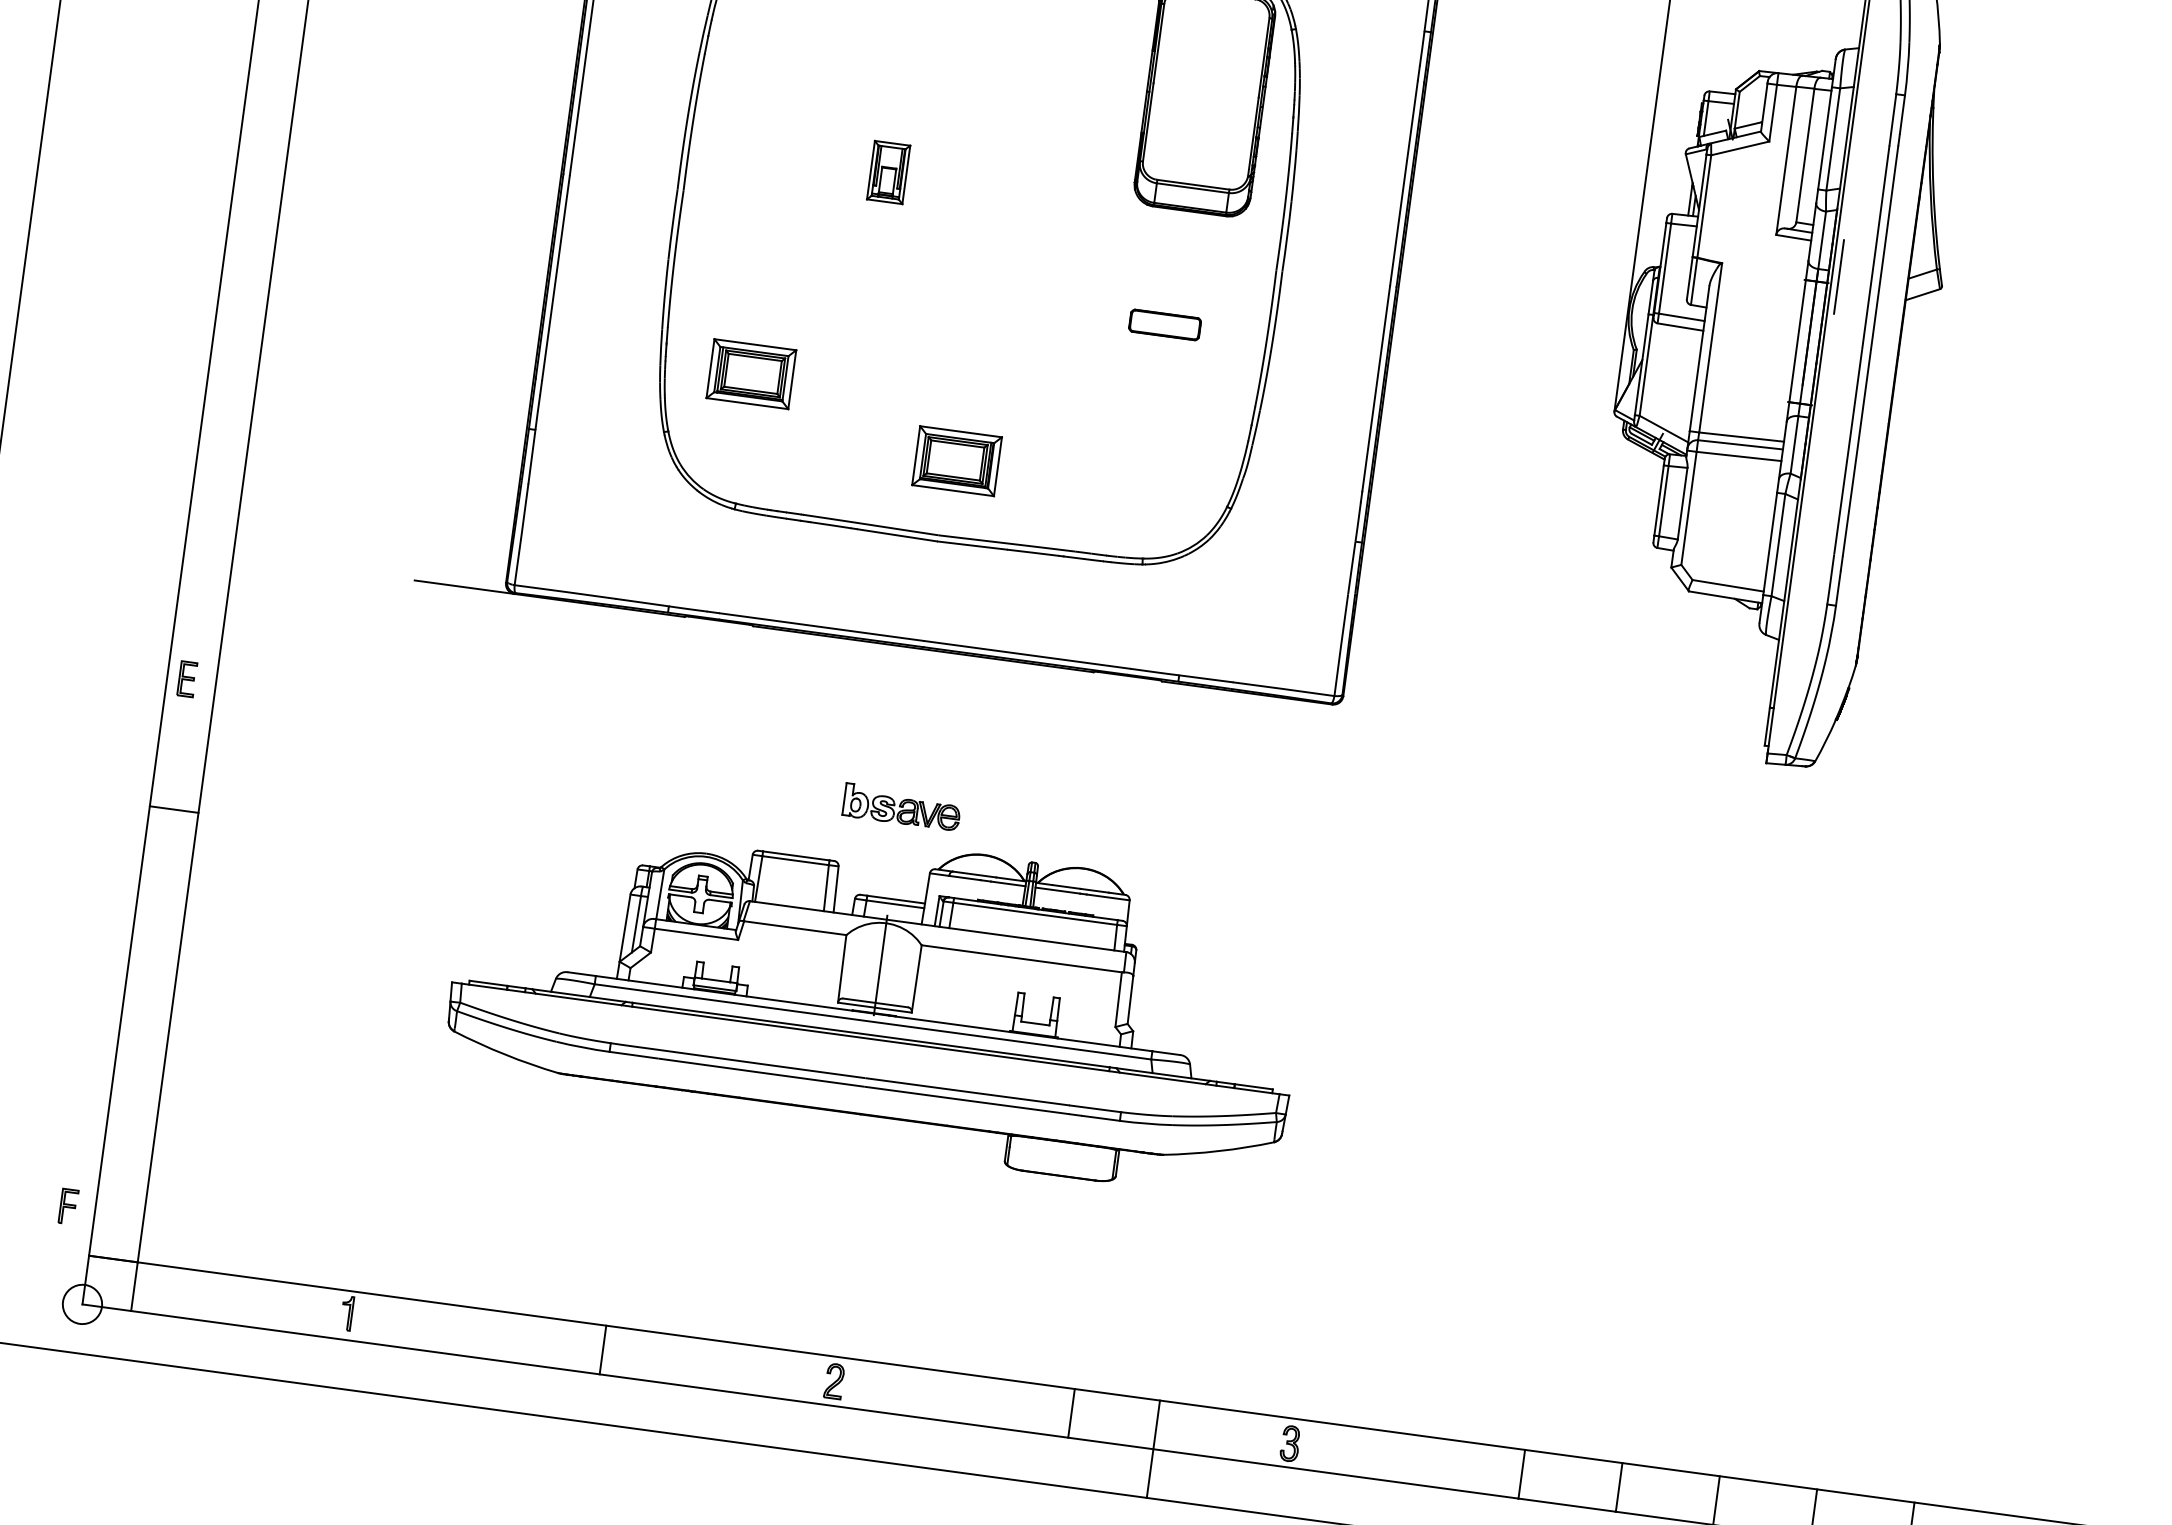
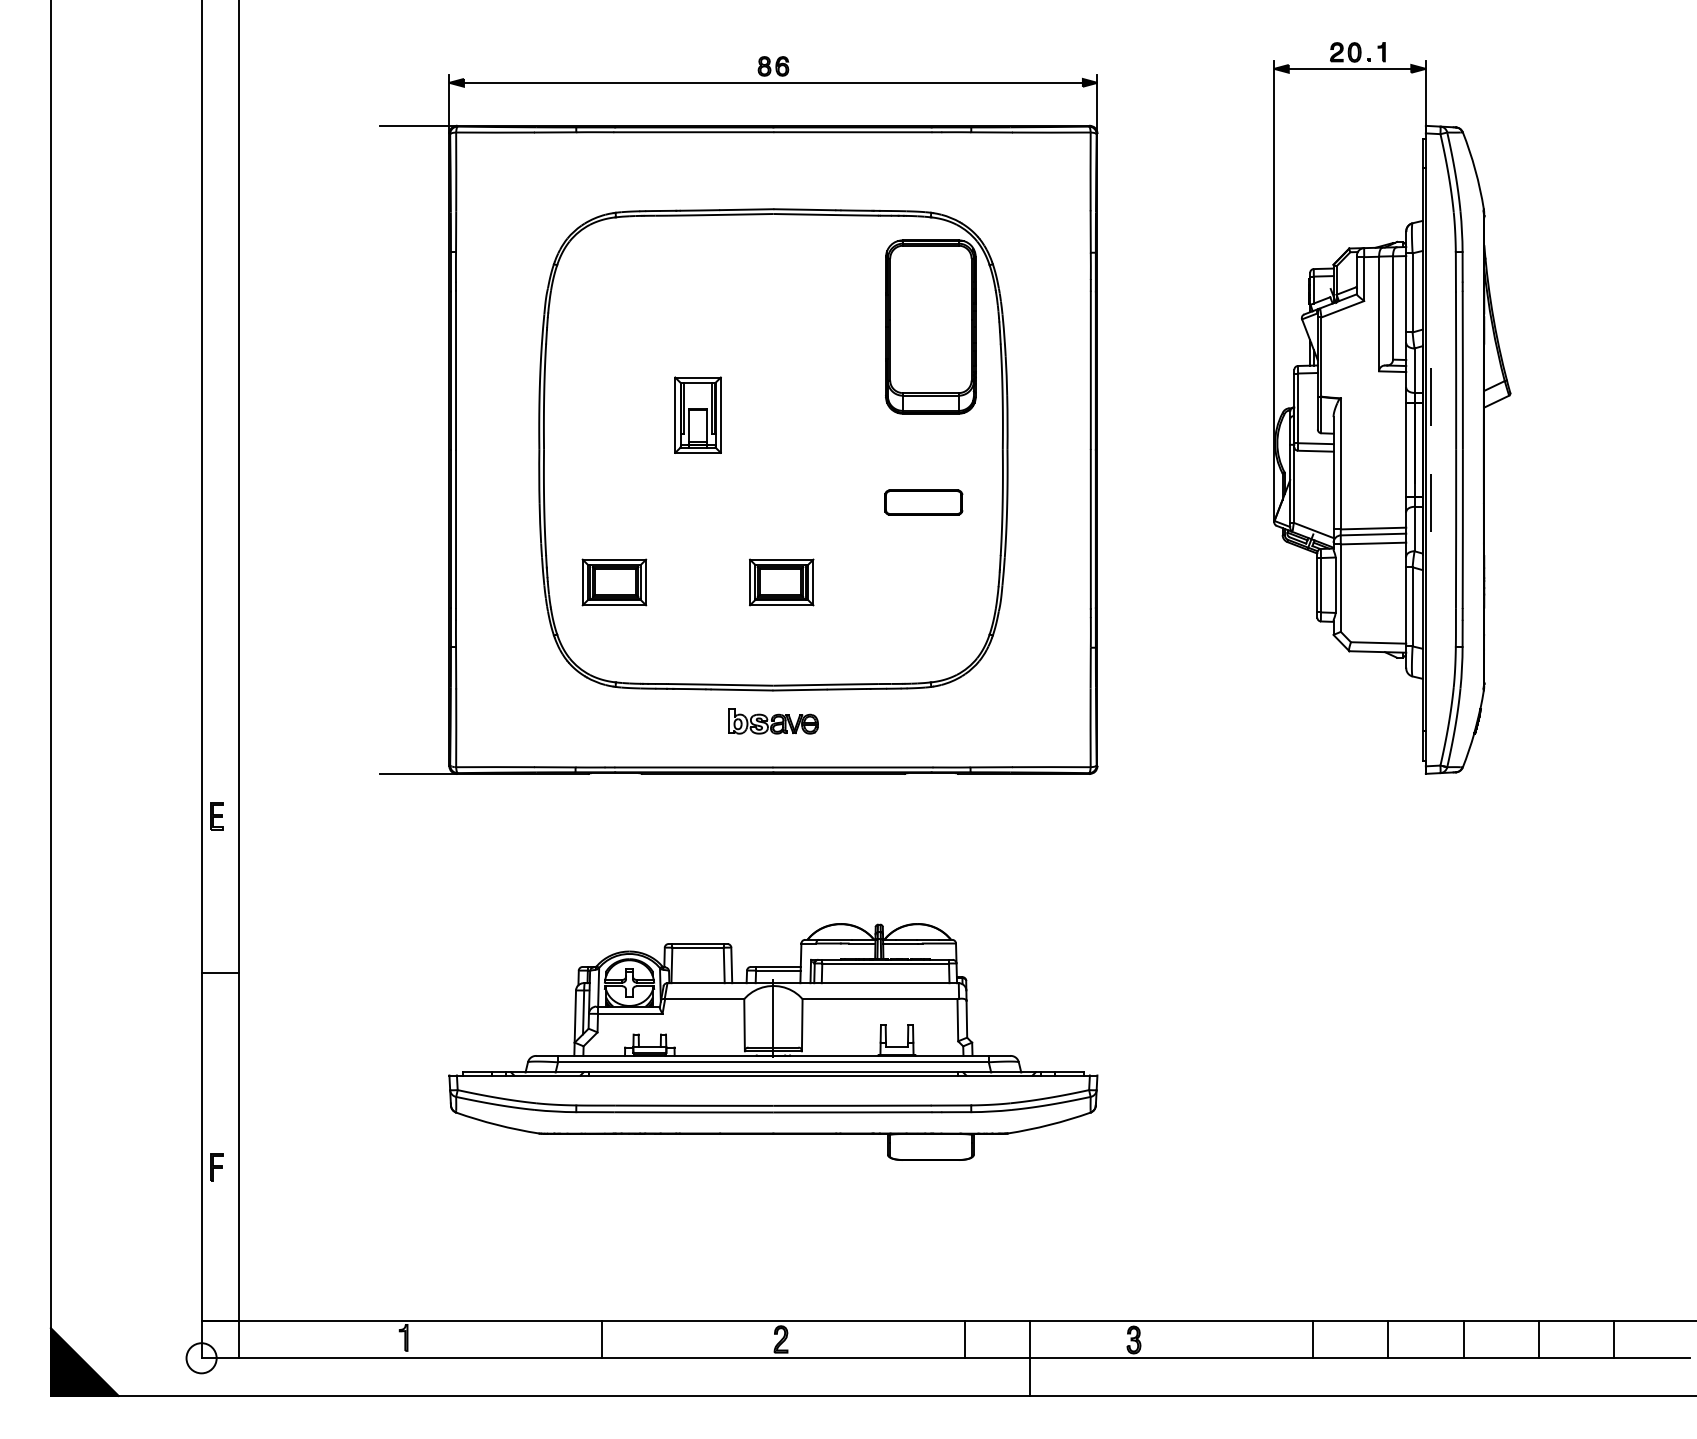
part: (888, 171) -> (697, 414), size x1.67
part: (1164, 324) -> (923, 502), size x1.43
line: (1821, 413) -> (1431, 502), added
part: (956, 461) -> (781, 582), moved
part: (186, 679) -> (216, 816), moved
part: (902, 807) -> (773, 721), moved
part: (67, 1206) -> (216, 1167), moved

